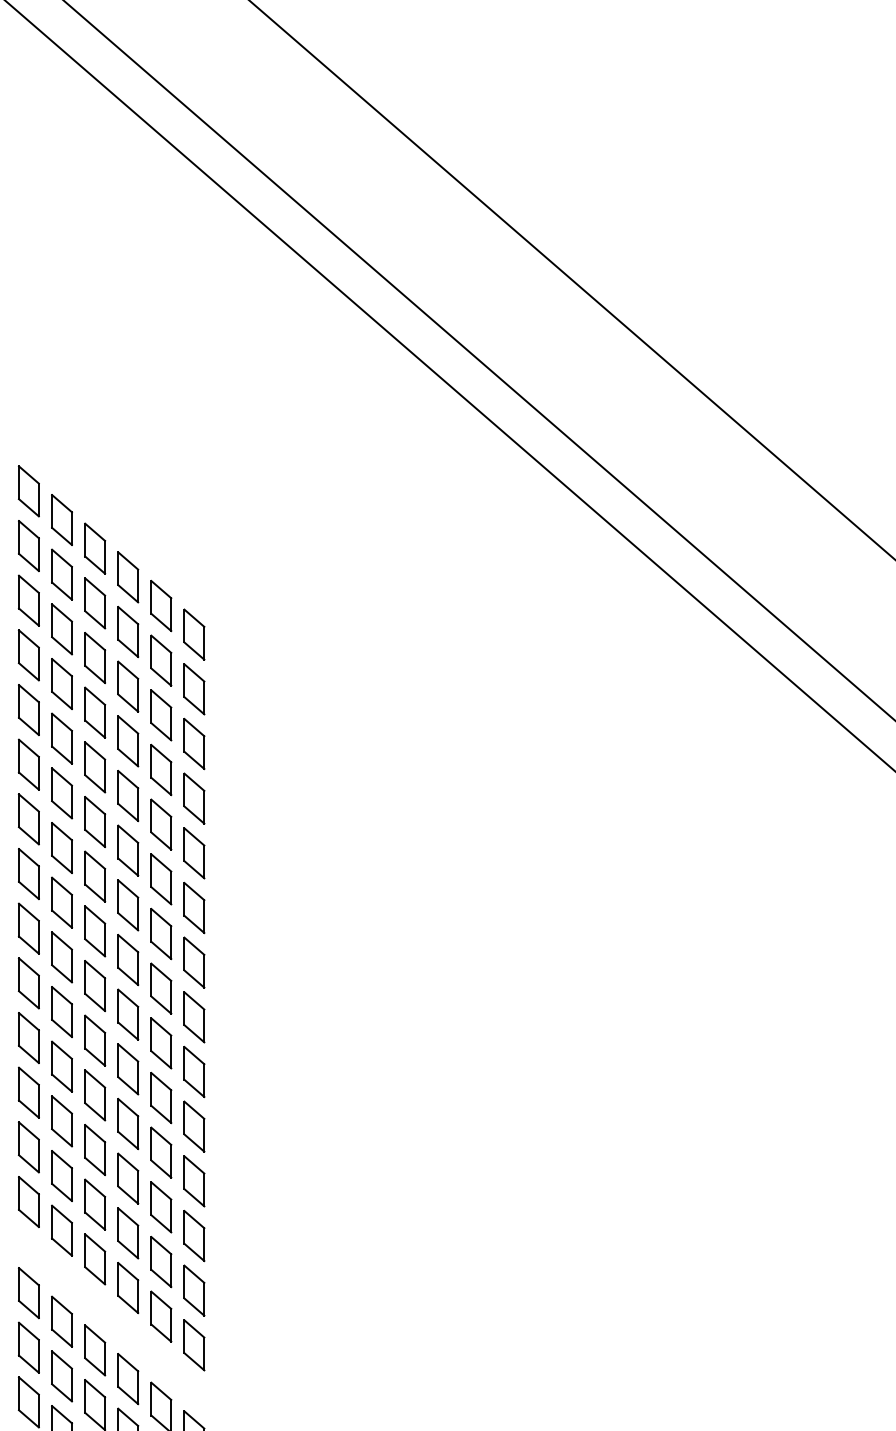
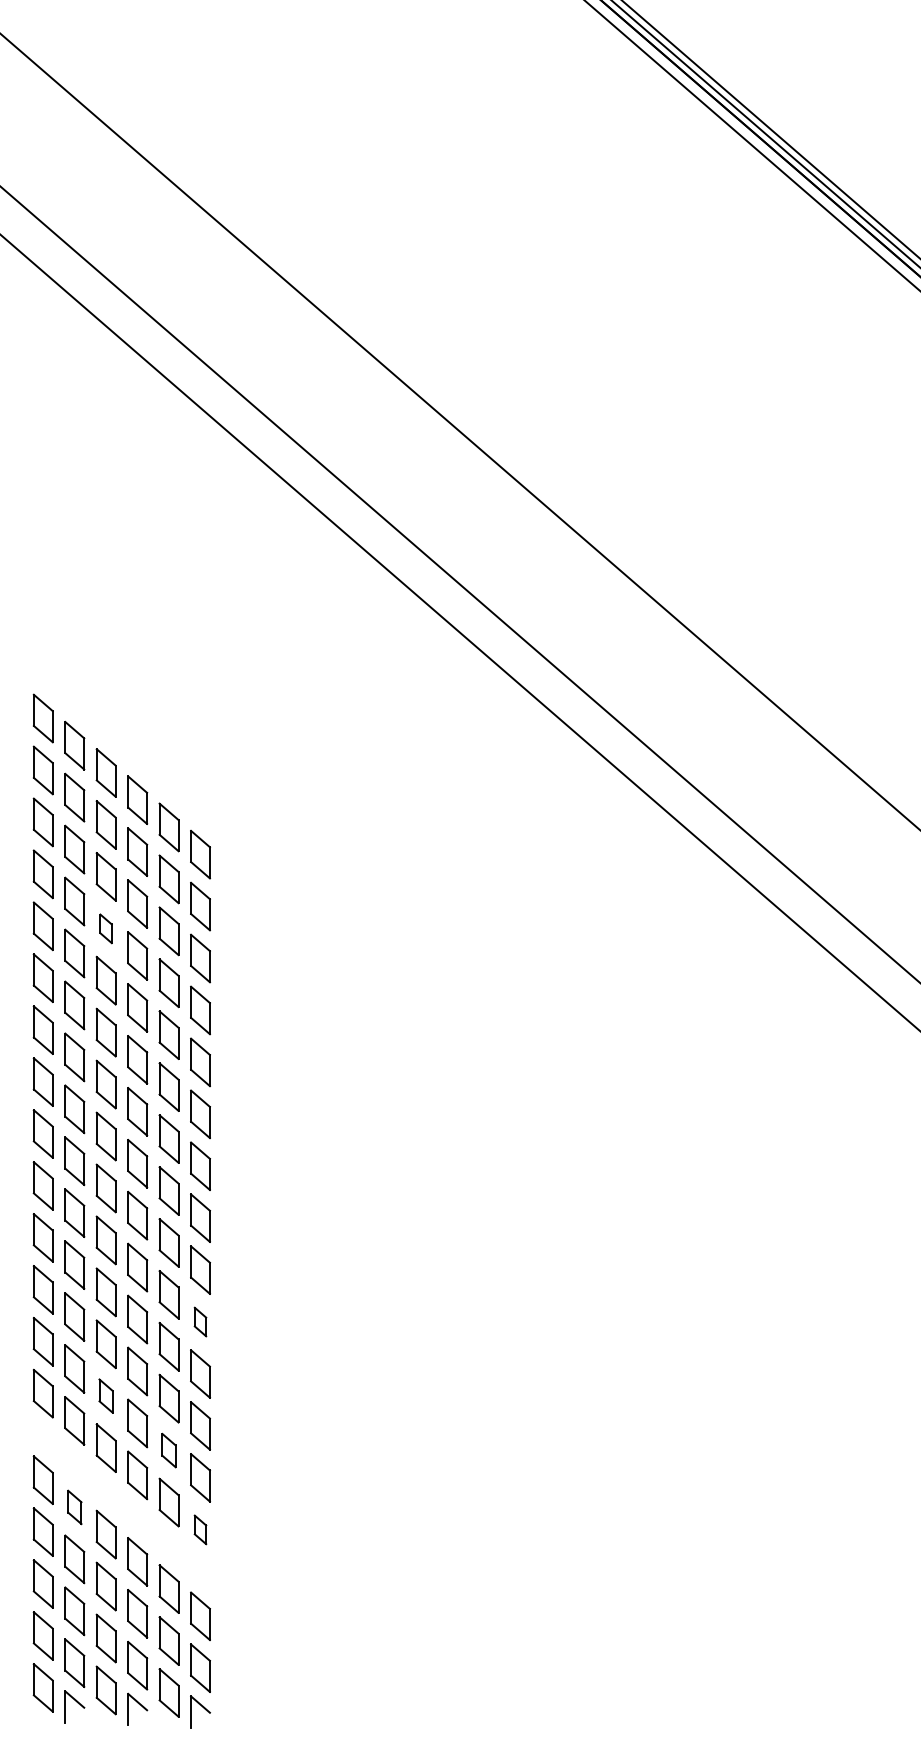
part: (94, 712) -> (105, 928), size x0.6
part: (194, 1126) -> (200, 1321), size x0.6
part: (94, 1203) -> (105, 1395), size x0.7
part: (160, 1261) -> (168, 1450), size x0.7
part: (61, 1321) -> (74, 1507), size x0.7
part: (194, 1345) -> (200, 1529), size x0.6

